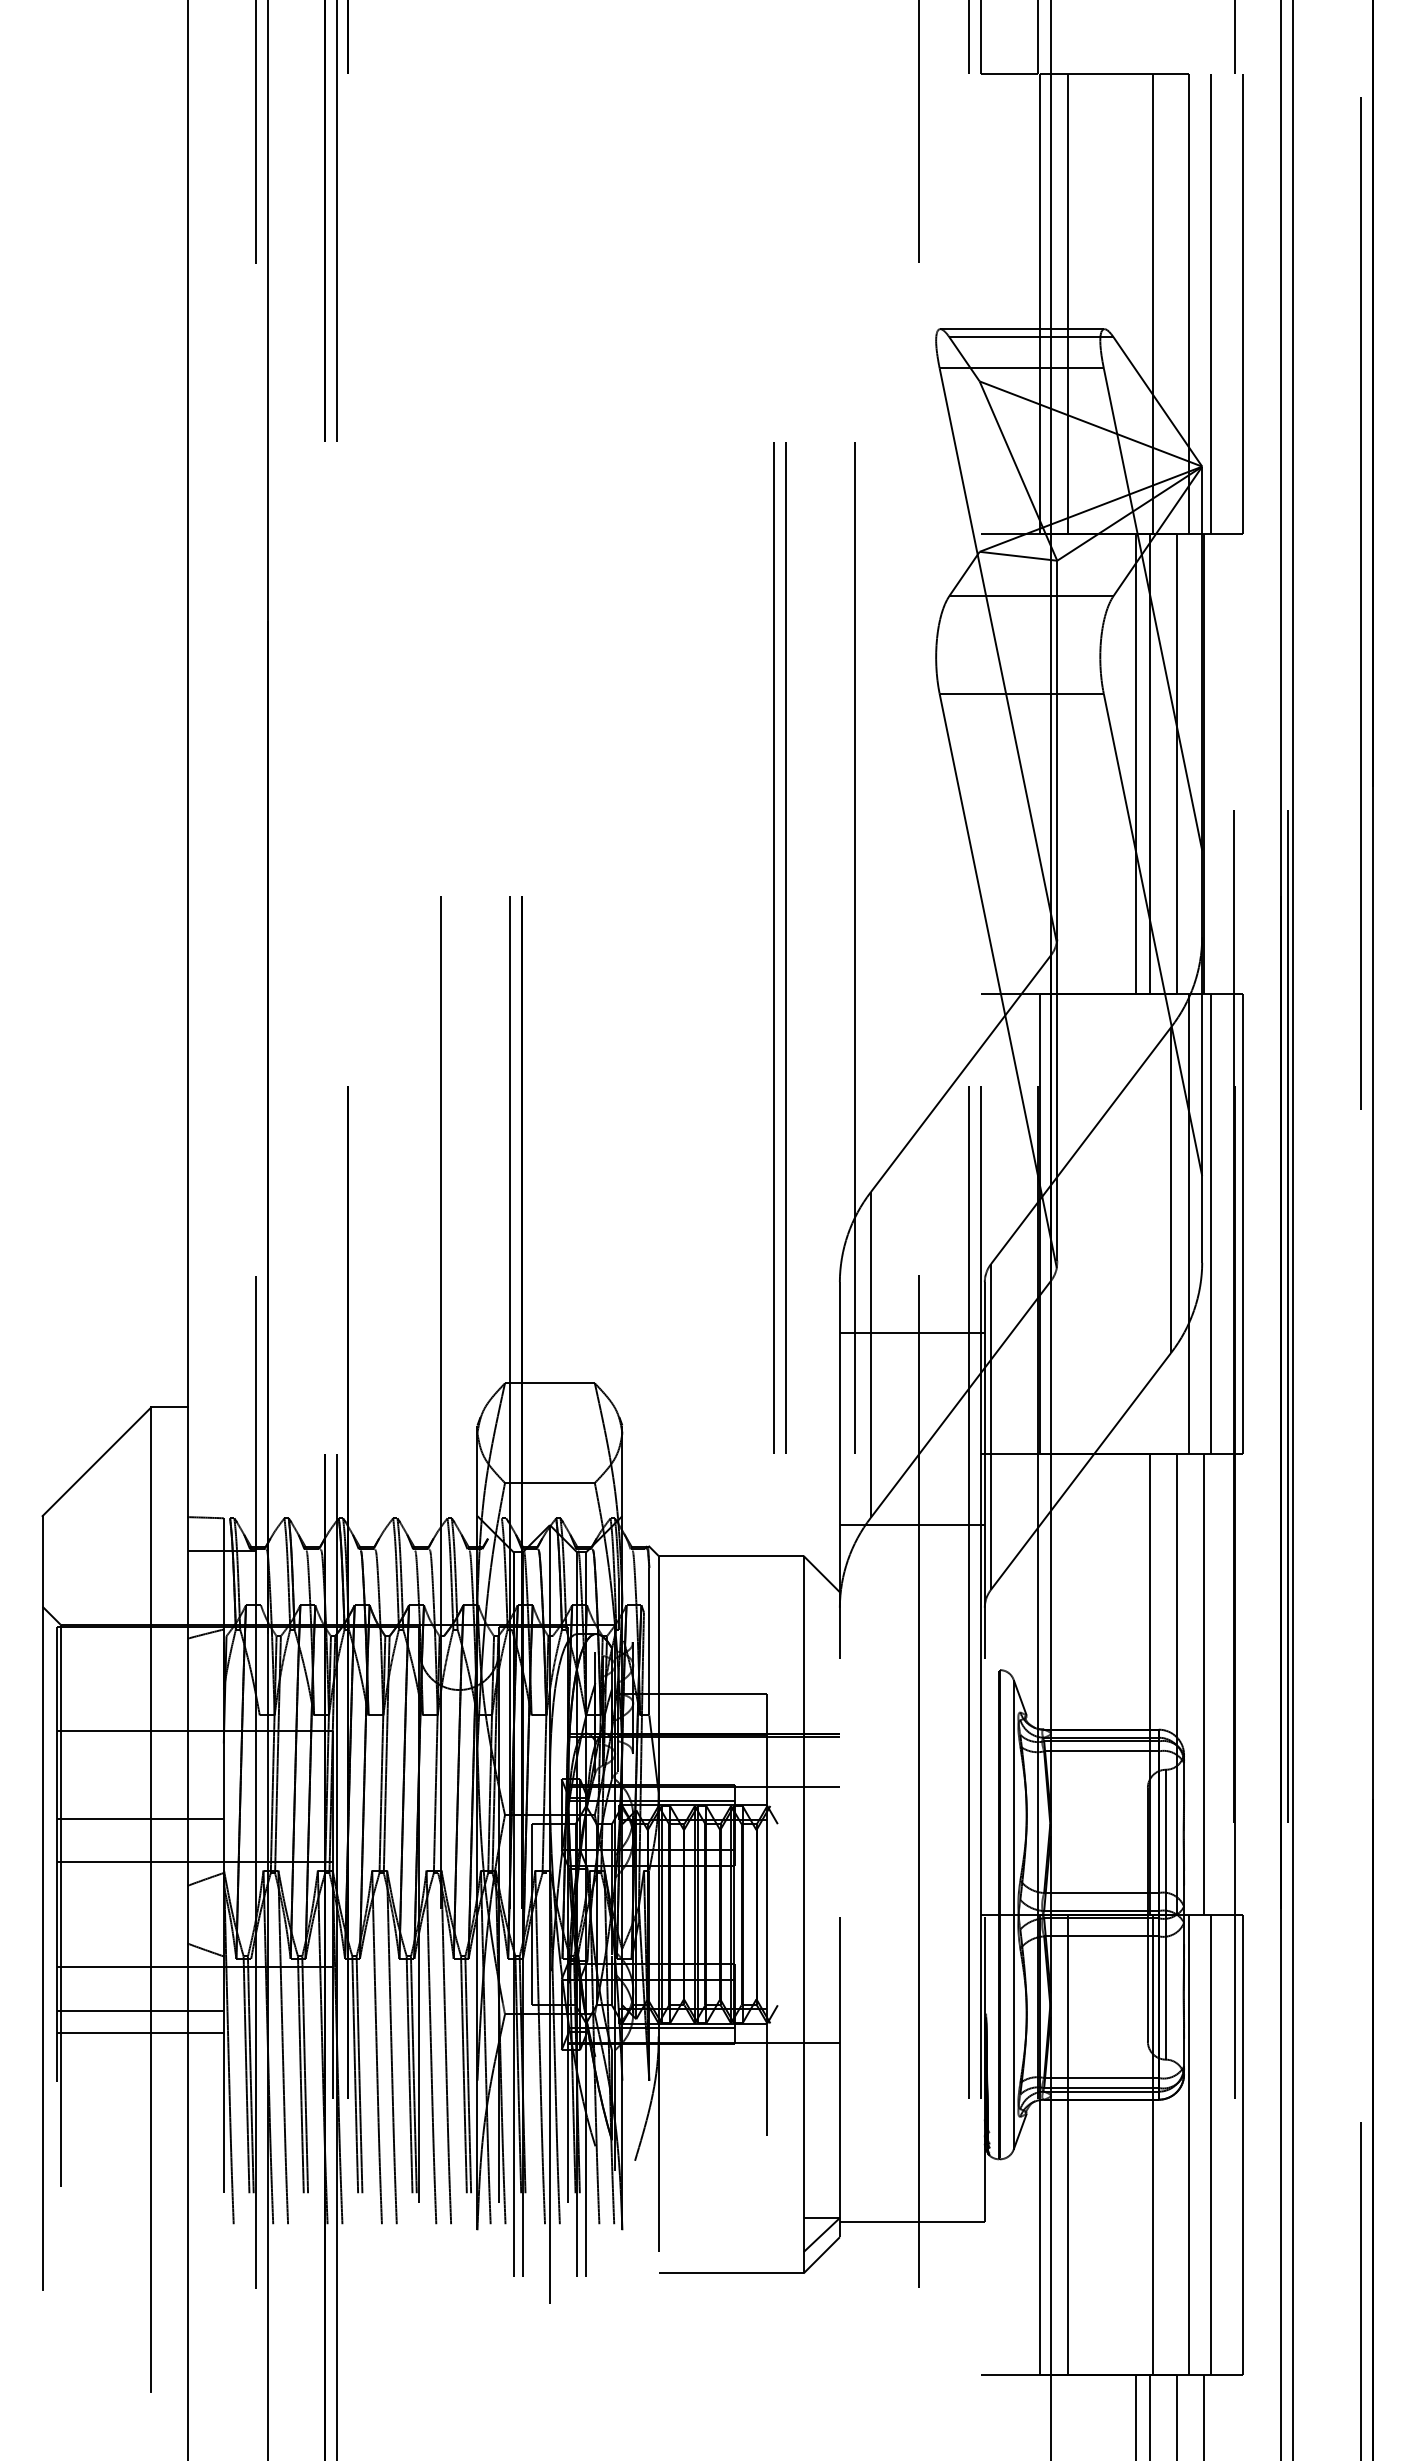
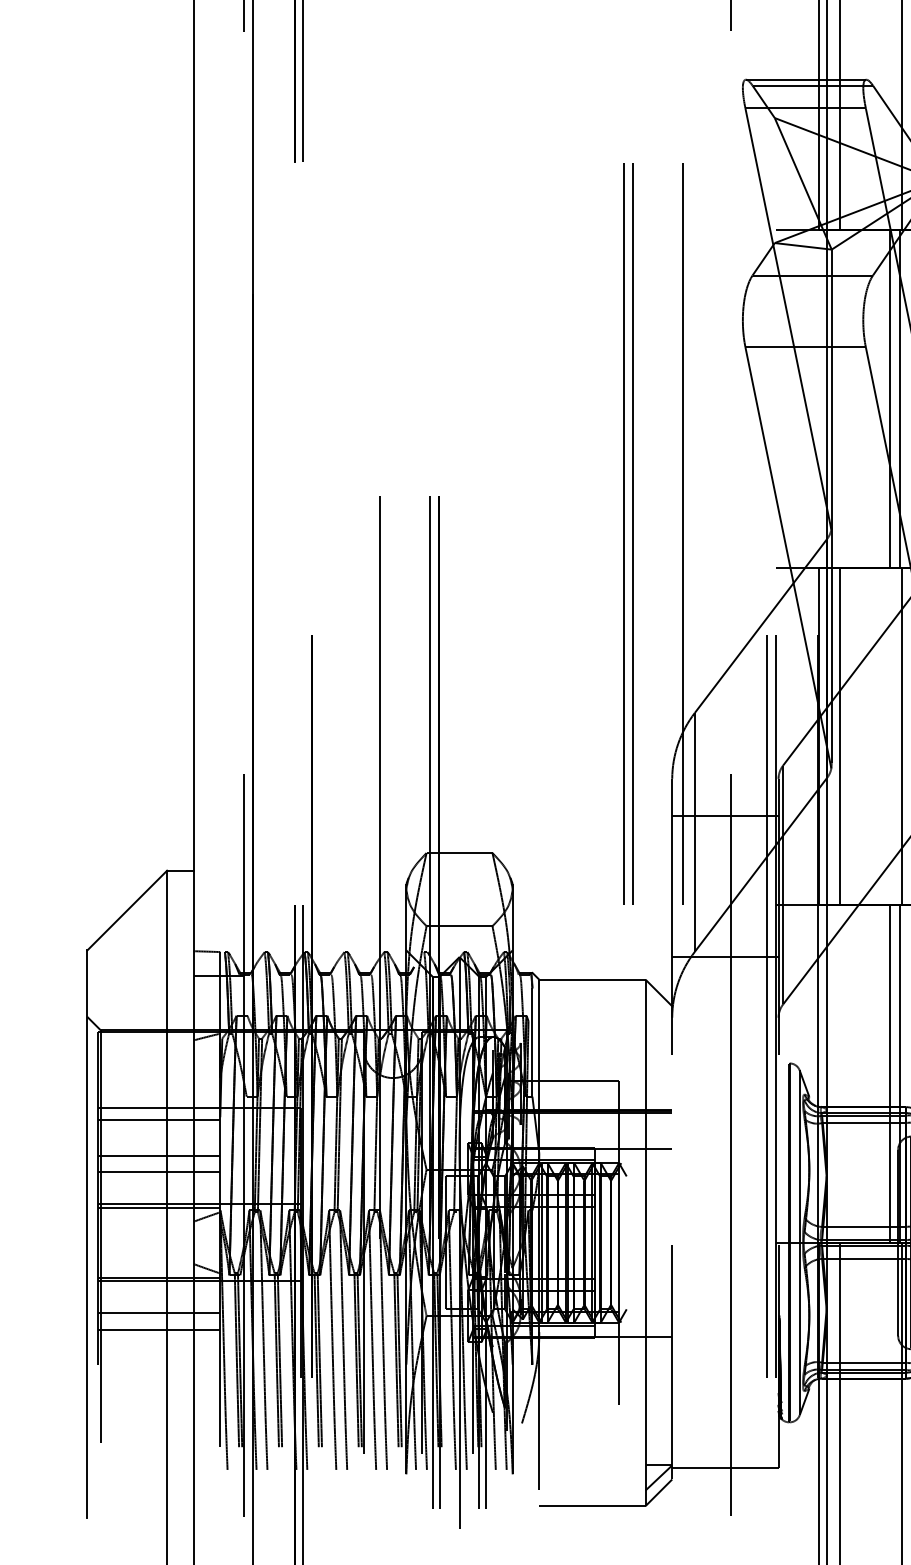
line: (1068, 1224) -> (839, 736), added
line: (1153, 1224) -> (902, 736), added
line: (1136, 1684) -> (889, 1074), added
line: (140, 1747) -> (159, 1120), added
line: (140, 1796) -> (159, 1156), added
line: (140, 1867) -> (159, 1208), added
line: (140, 1962) -> (159, 1277), added

